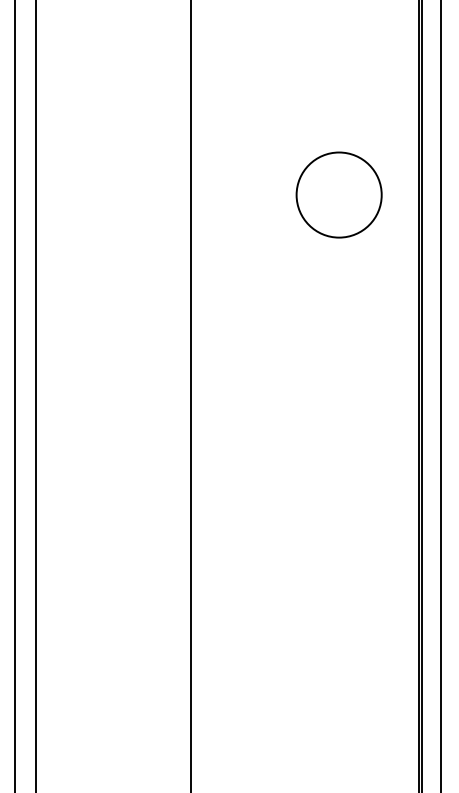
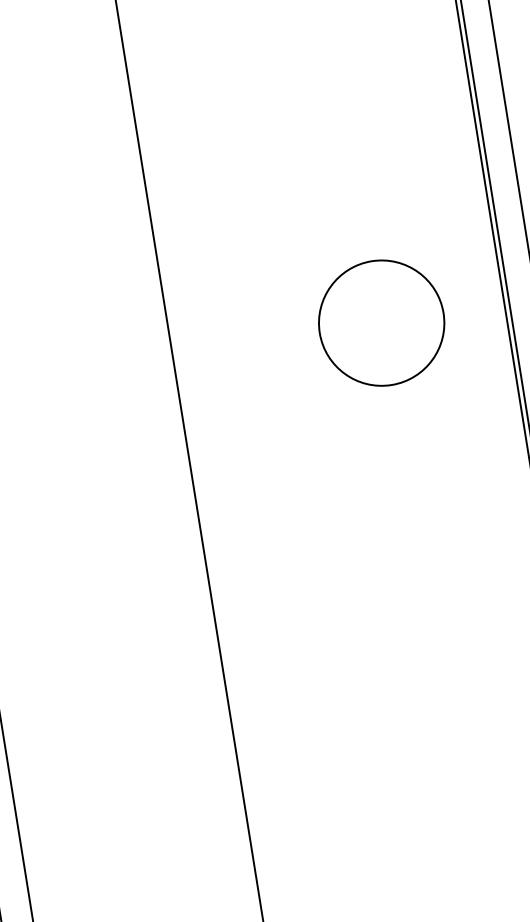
circle: (338, 194) -> (380, 322), moved

